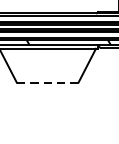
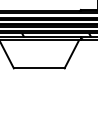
line: (47, 82) -> (39, 68), dashed -> solid

